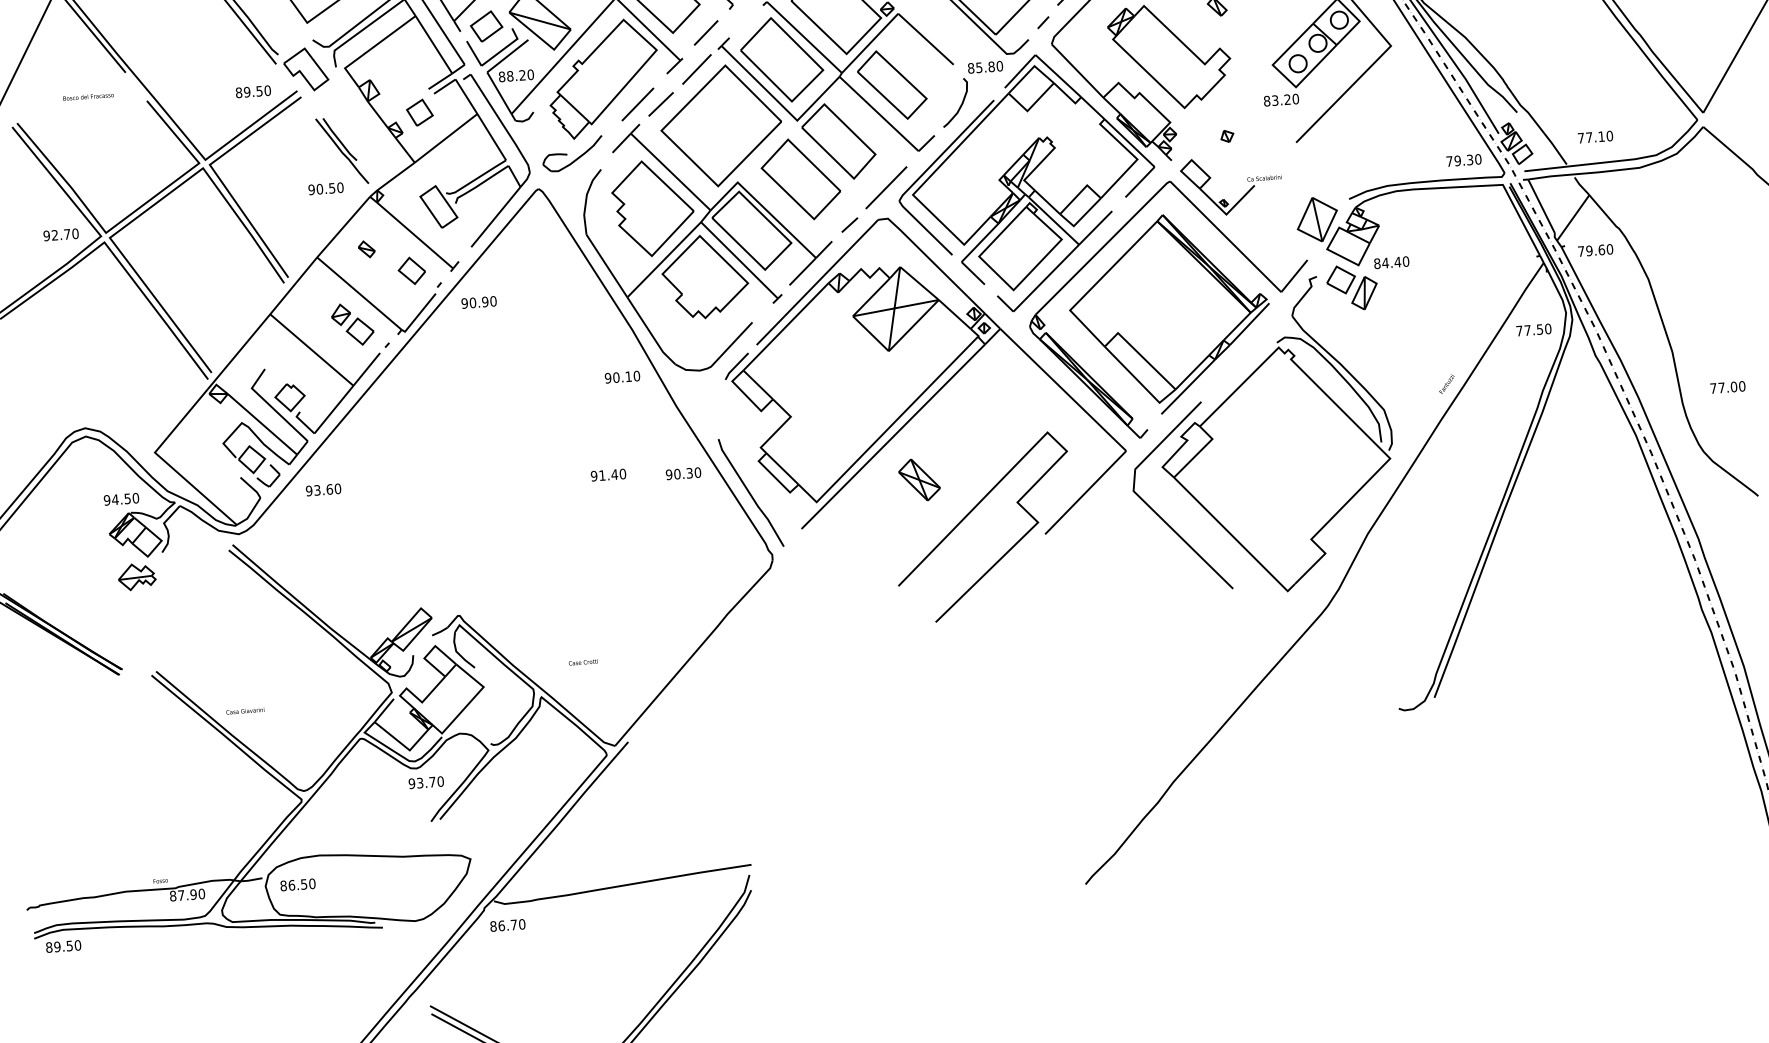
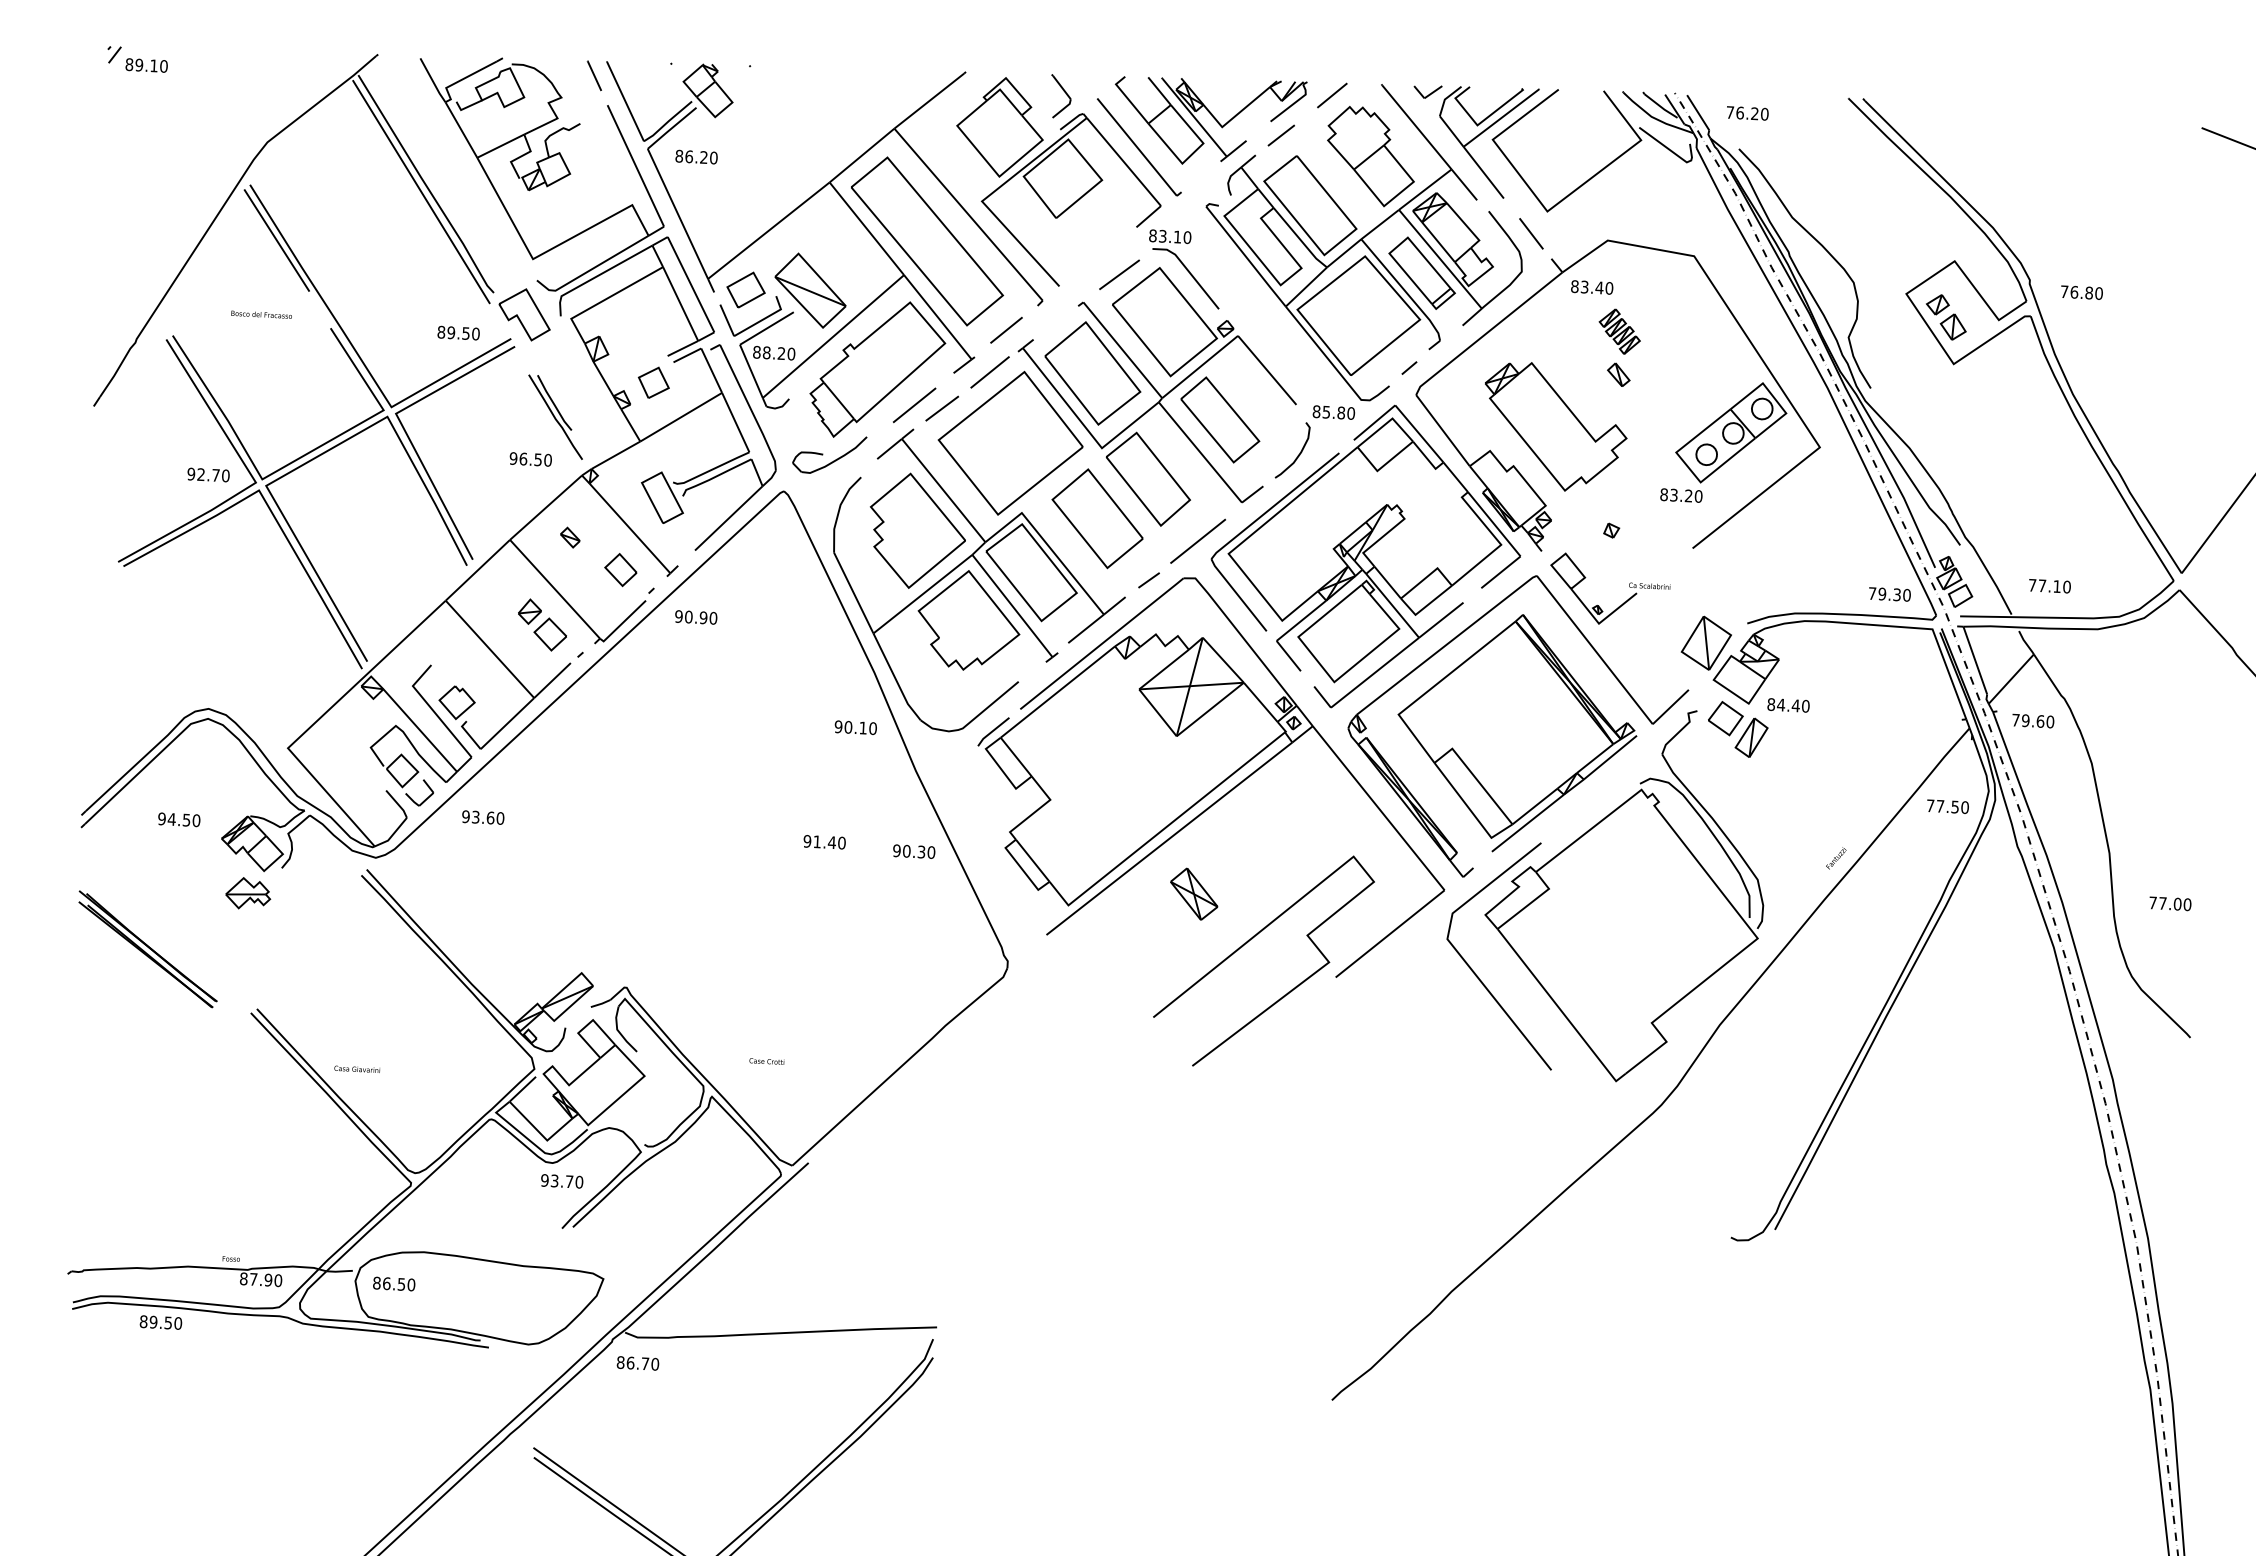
text: (319, 188) -> (523, 458), 90.50 -> 96.50
line: (750, 492) -> (990, 884), removed
text: (121, 499) -> (179, 819), moved
text: (63, 946) -> (160, 1322), moved

